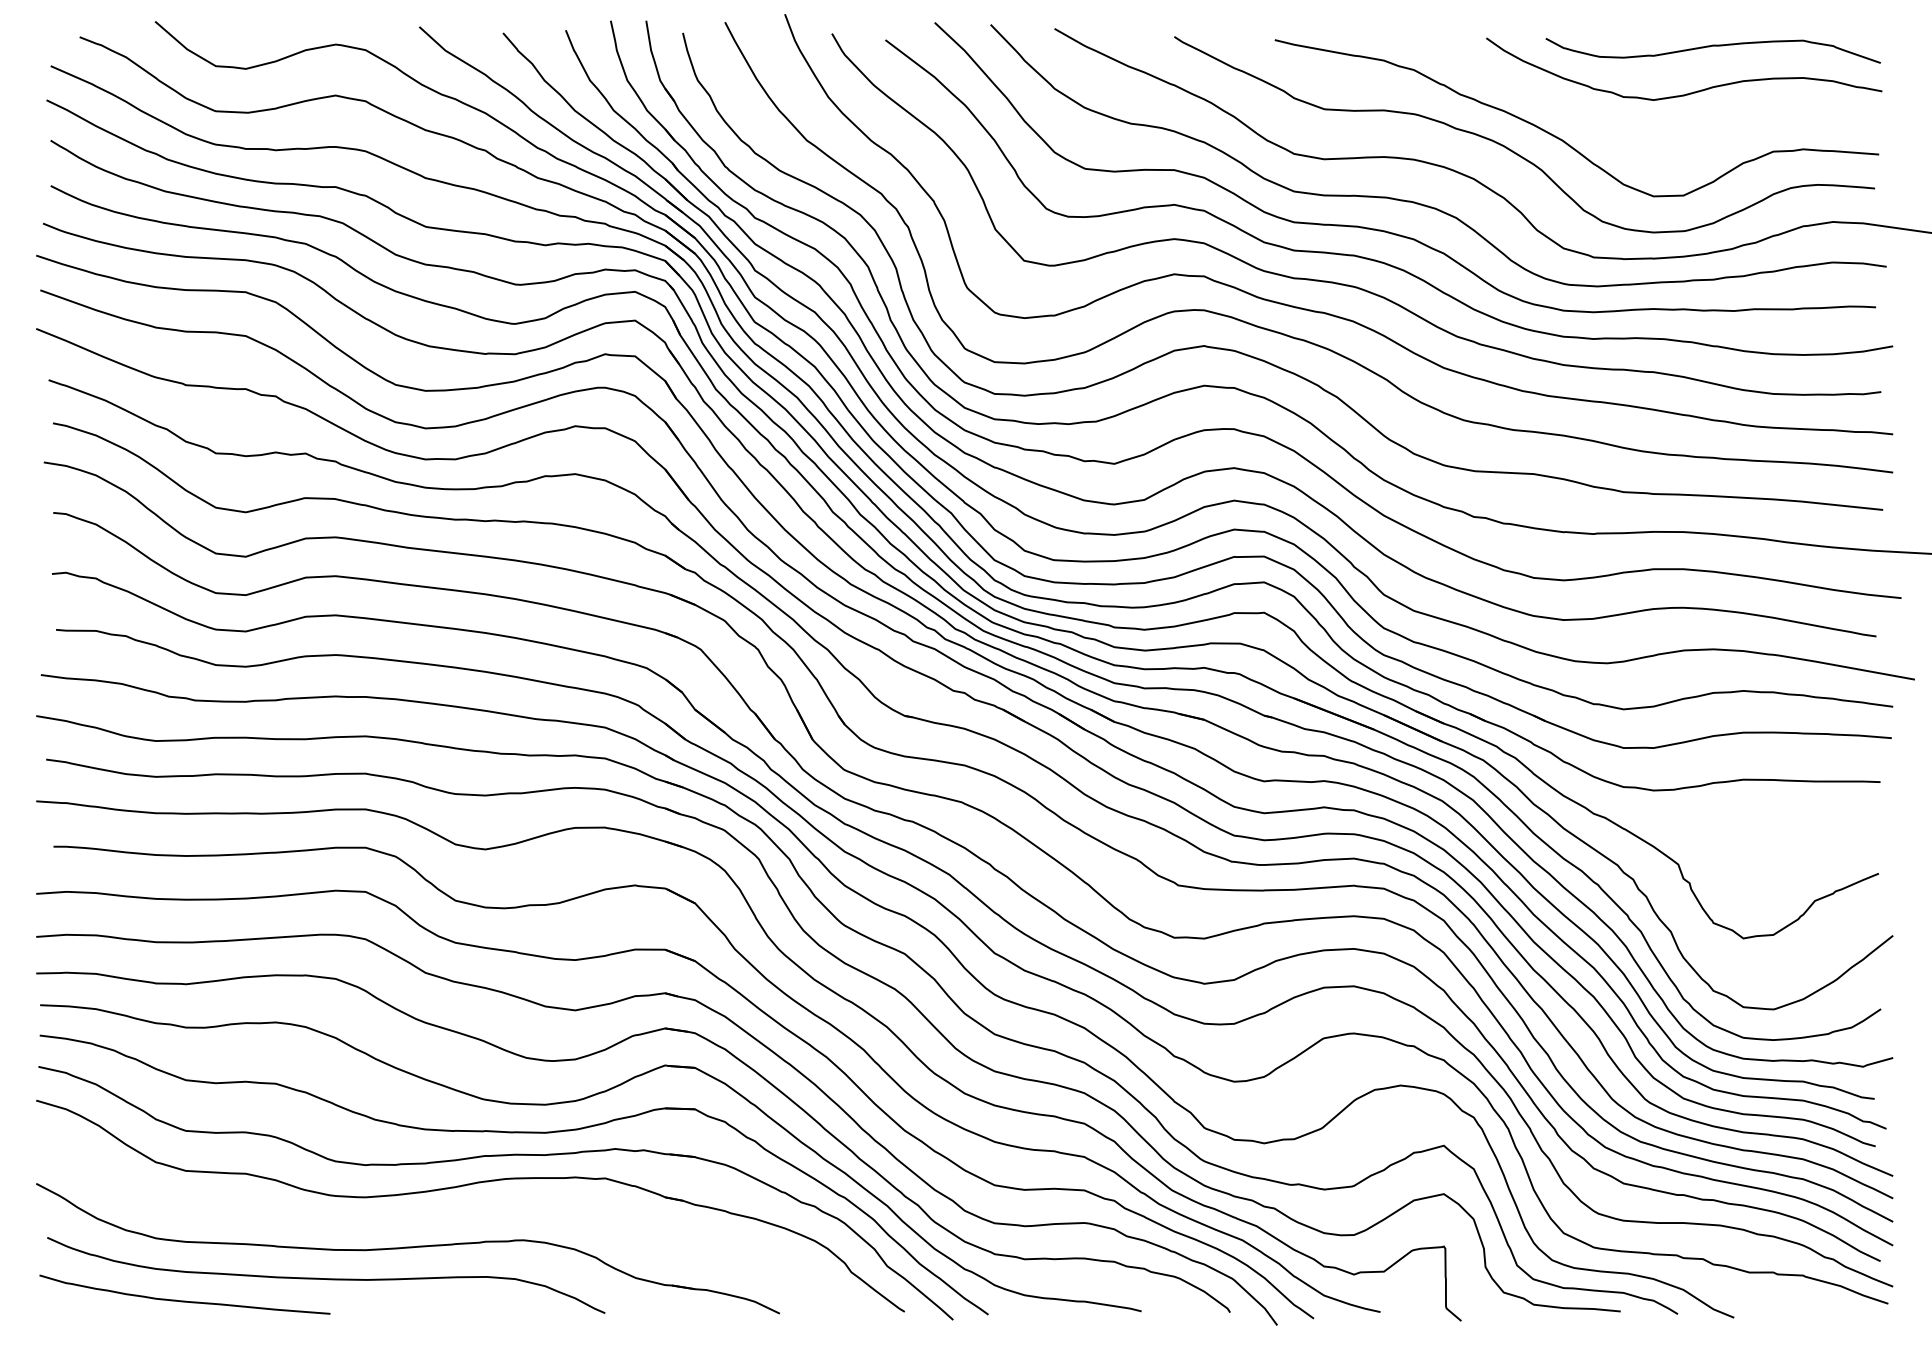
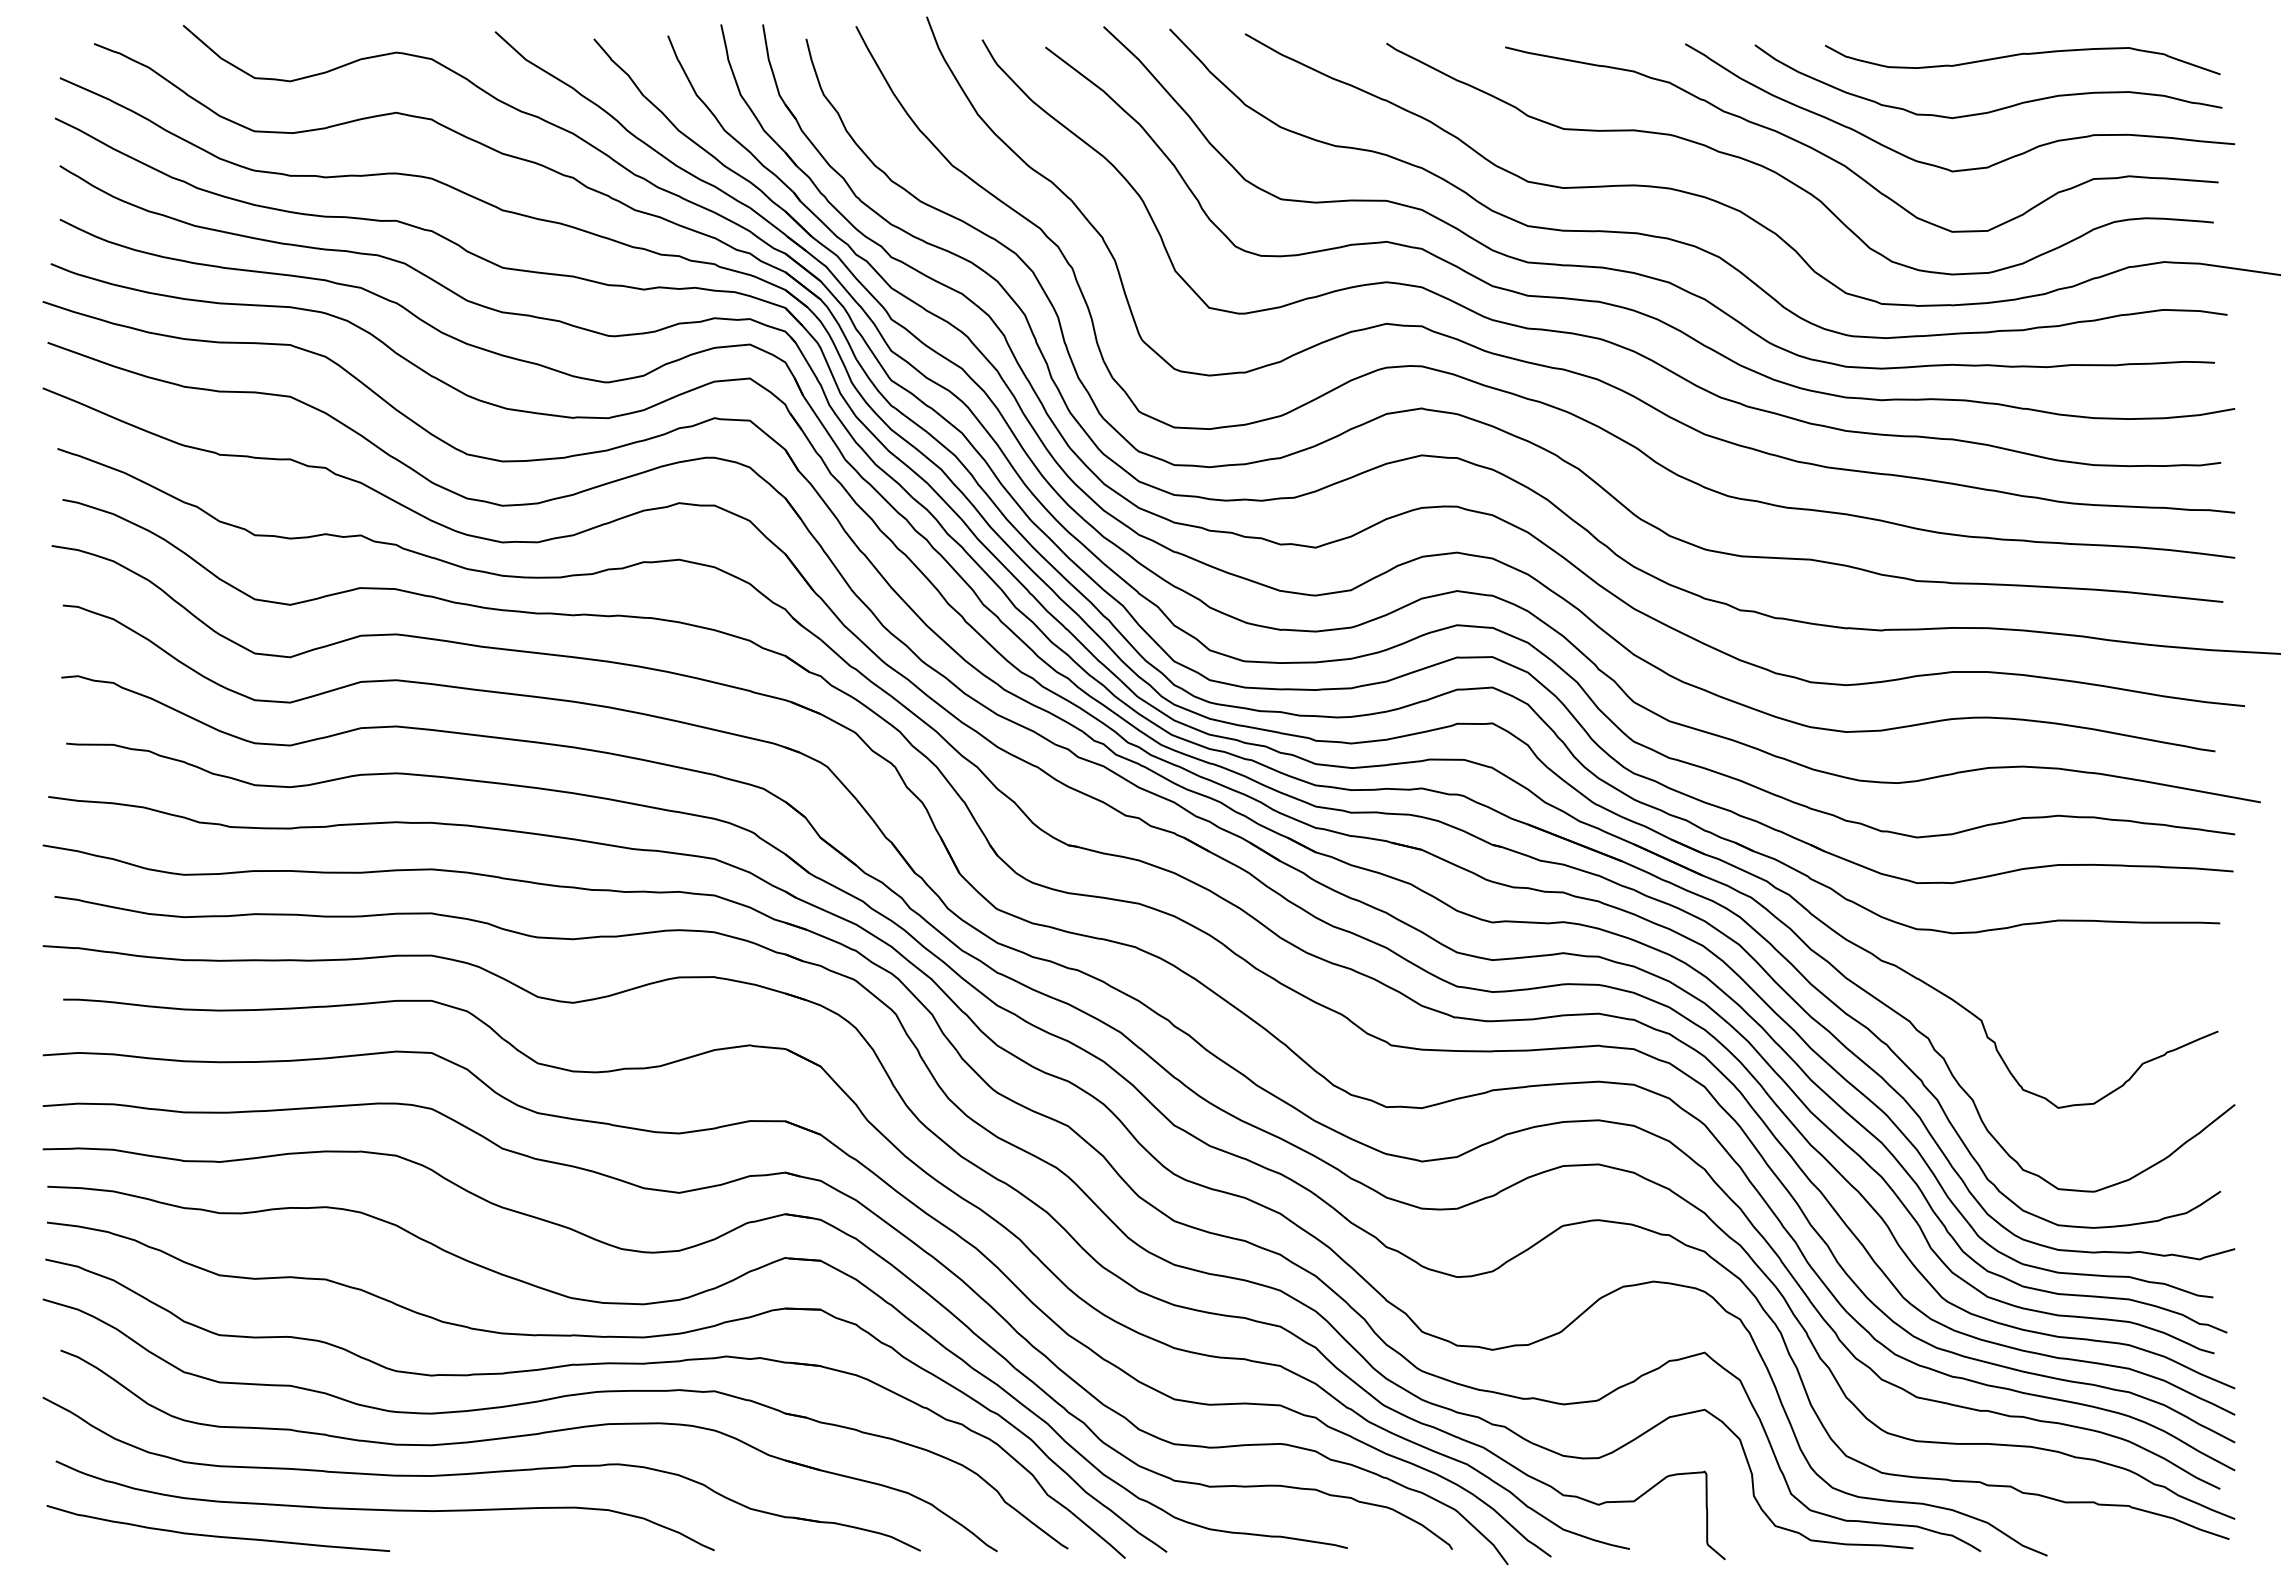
curve: (1666, 142) -> (1967, 168), added
part: (446, 1216) -> (527, 1436), added

